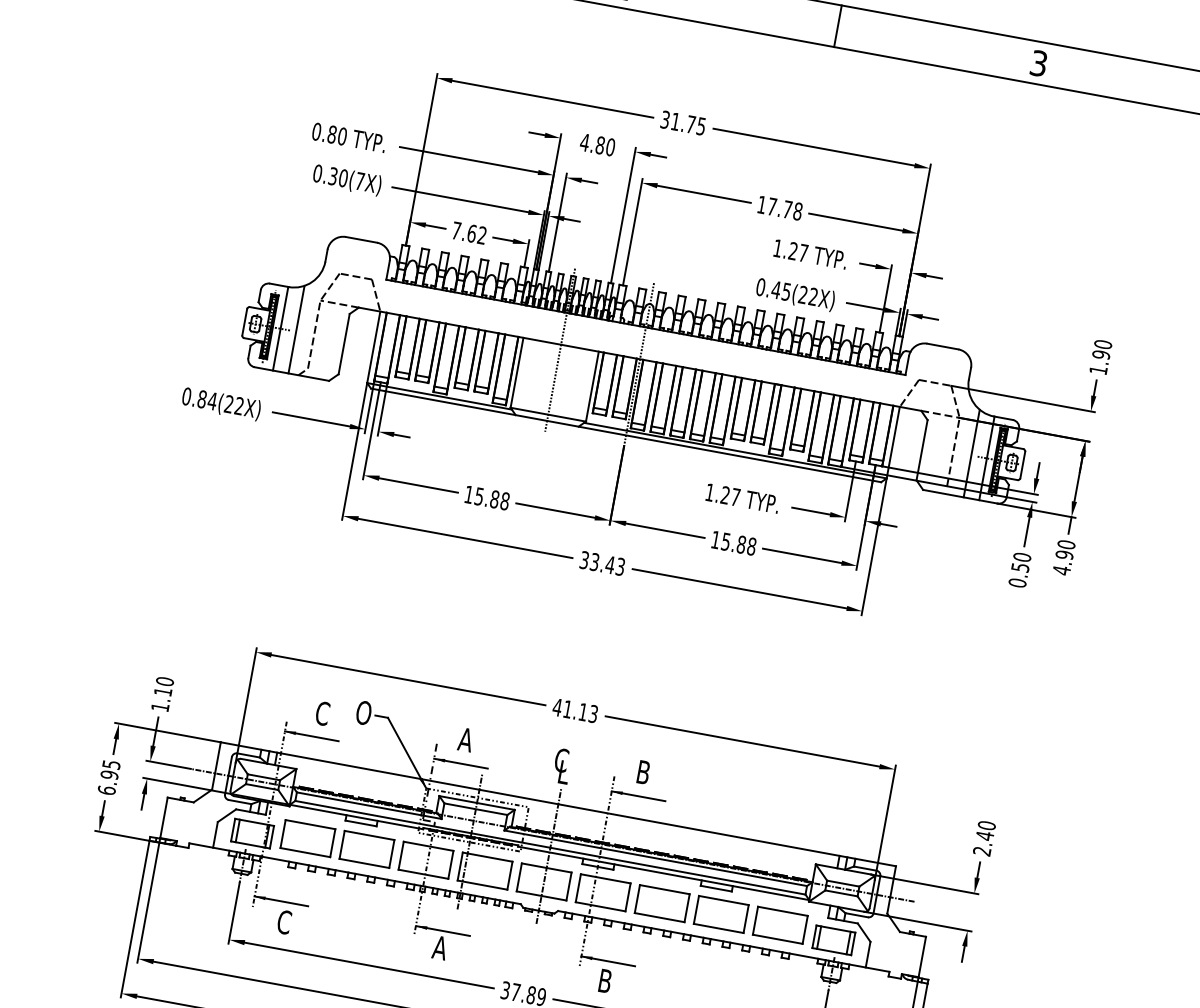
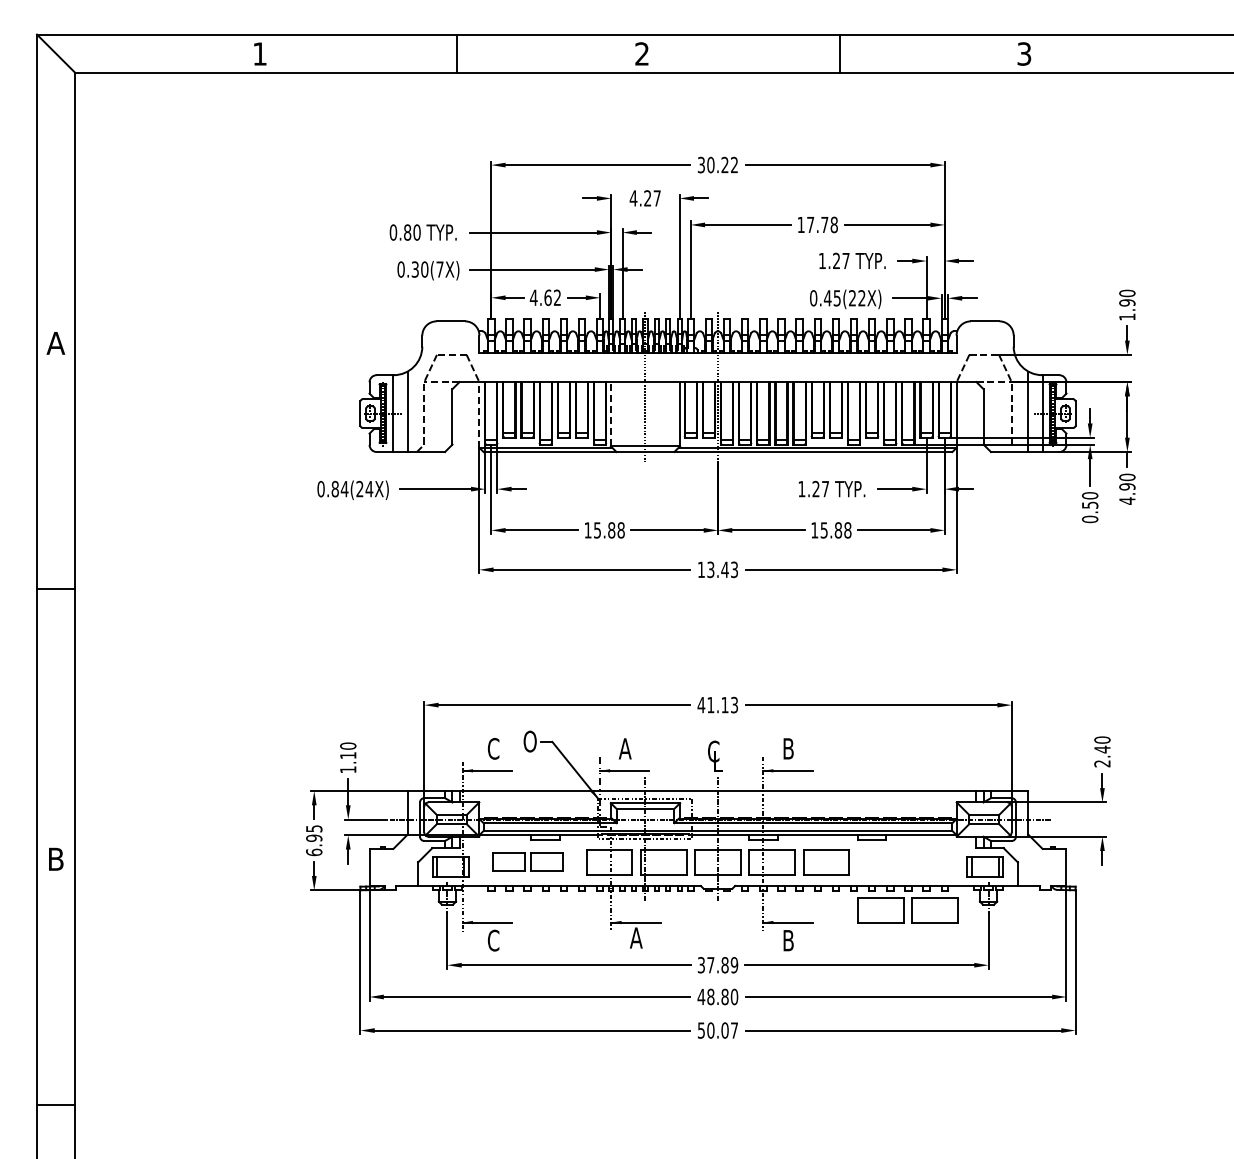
text: (688, 123) -> (722, 164), 31.75 -> 30.22
text: (605, 146) -> (652, 198), 4.80 -> 4.27
text: (456, 230) -> (533, 297), 7.62 -> 4.62
line: (374, 346) -> (479, 414), solid -> dashed
line: (516, 372) -> (610, 413), solid -> dashed
text: (239, 405) -> (369, 488), 0.84(22X) -> 0.84(24X)
text: (583, 559) -> (700, 569), 33.43 -> 13.43
part: (336, 844) -> (527, 862), size x0.7
part: (750, 919) -> (907, 910), moved

